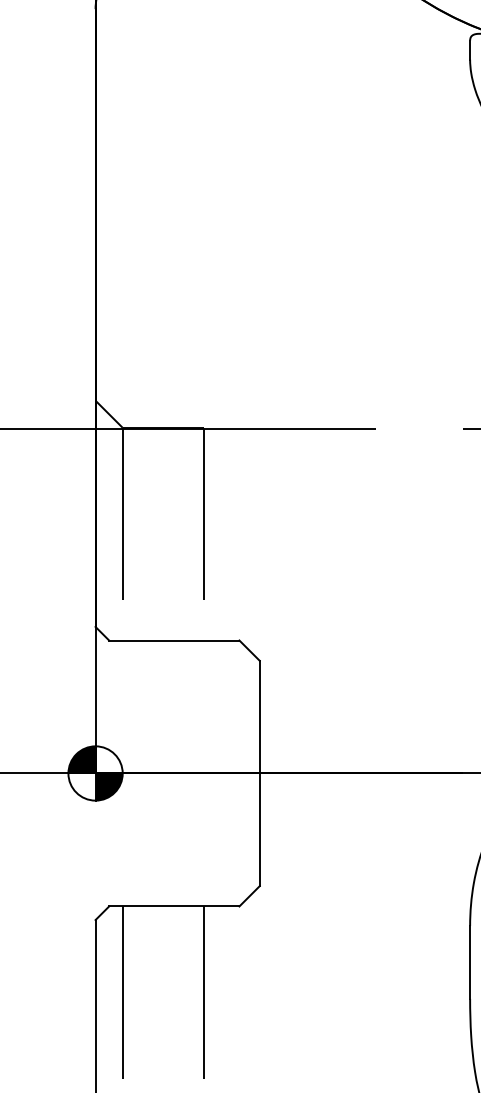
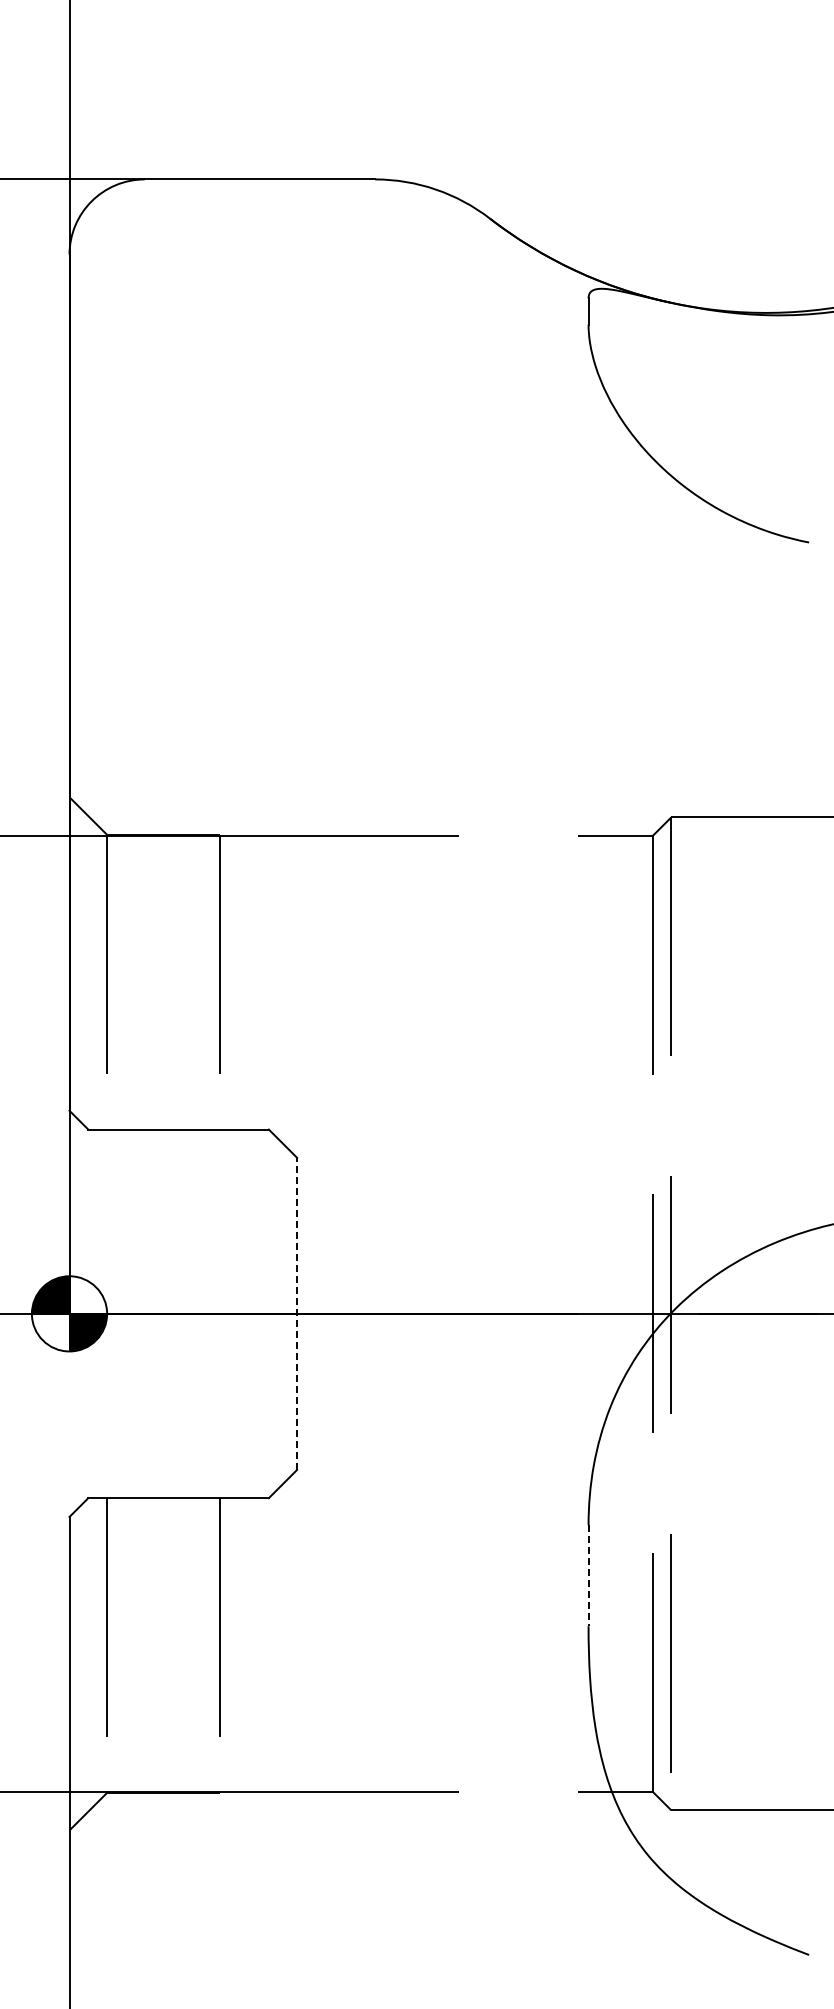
line: (260, 773) -> (297, 1313), solid -> dashed
line: (470, 963) -> (588, 1576), solid -> dashed

